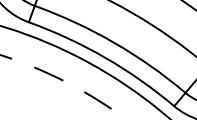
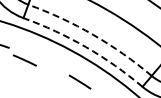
arc: (114, 42) -> (93, 34), solid -> dashed
arc: (105, 58) -> (86, 47), solid -> dashed
line: (48, 74) -> (24, 60), moved

